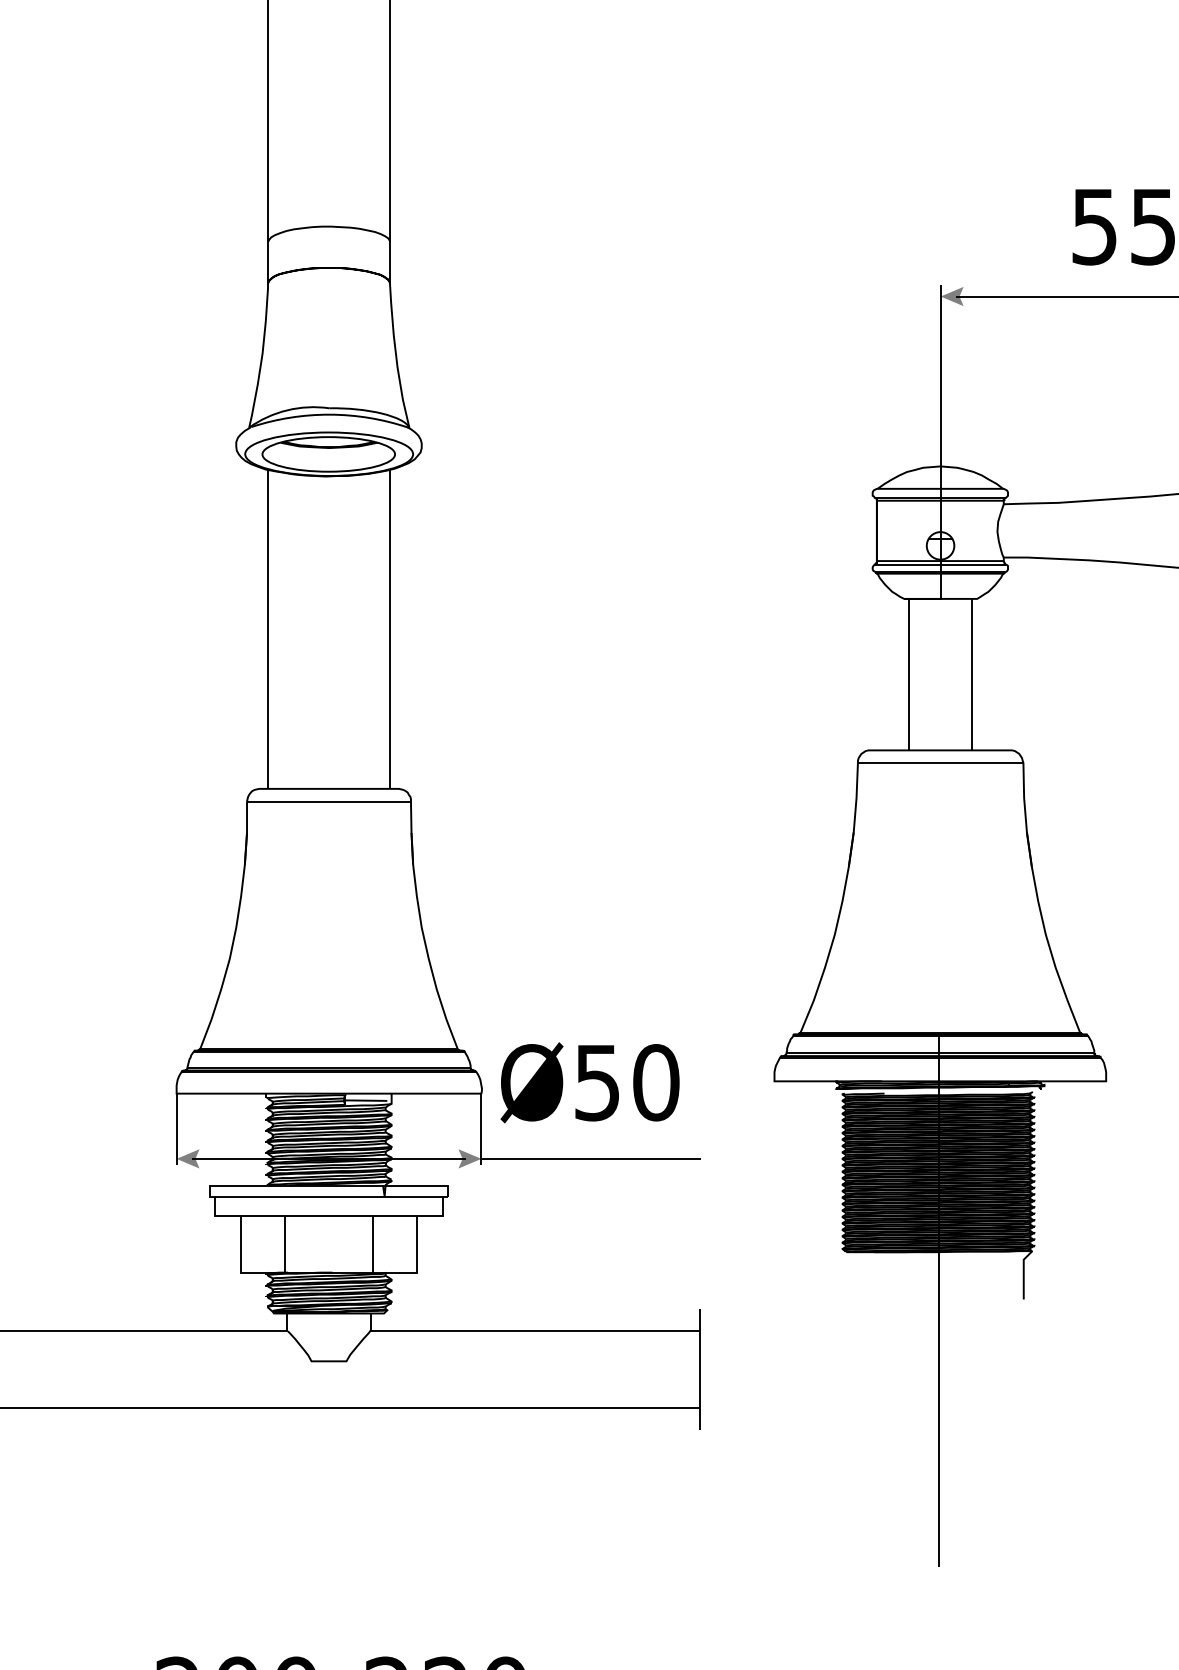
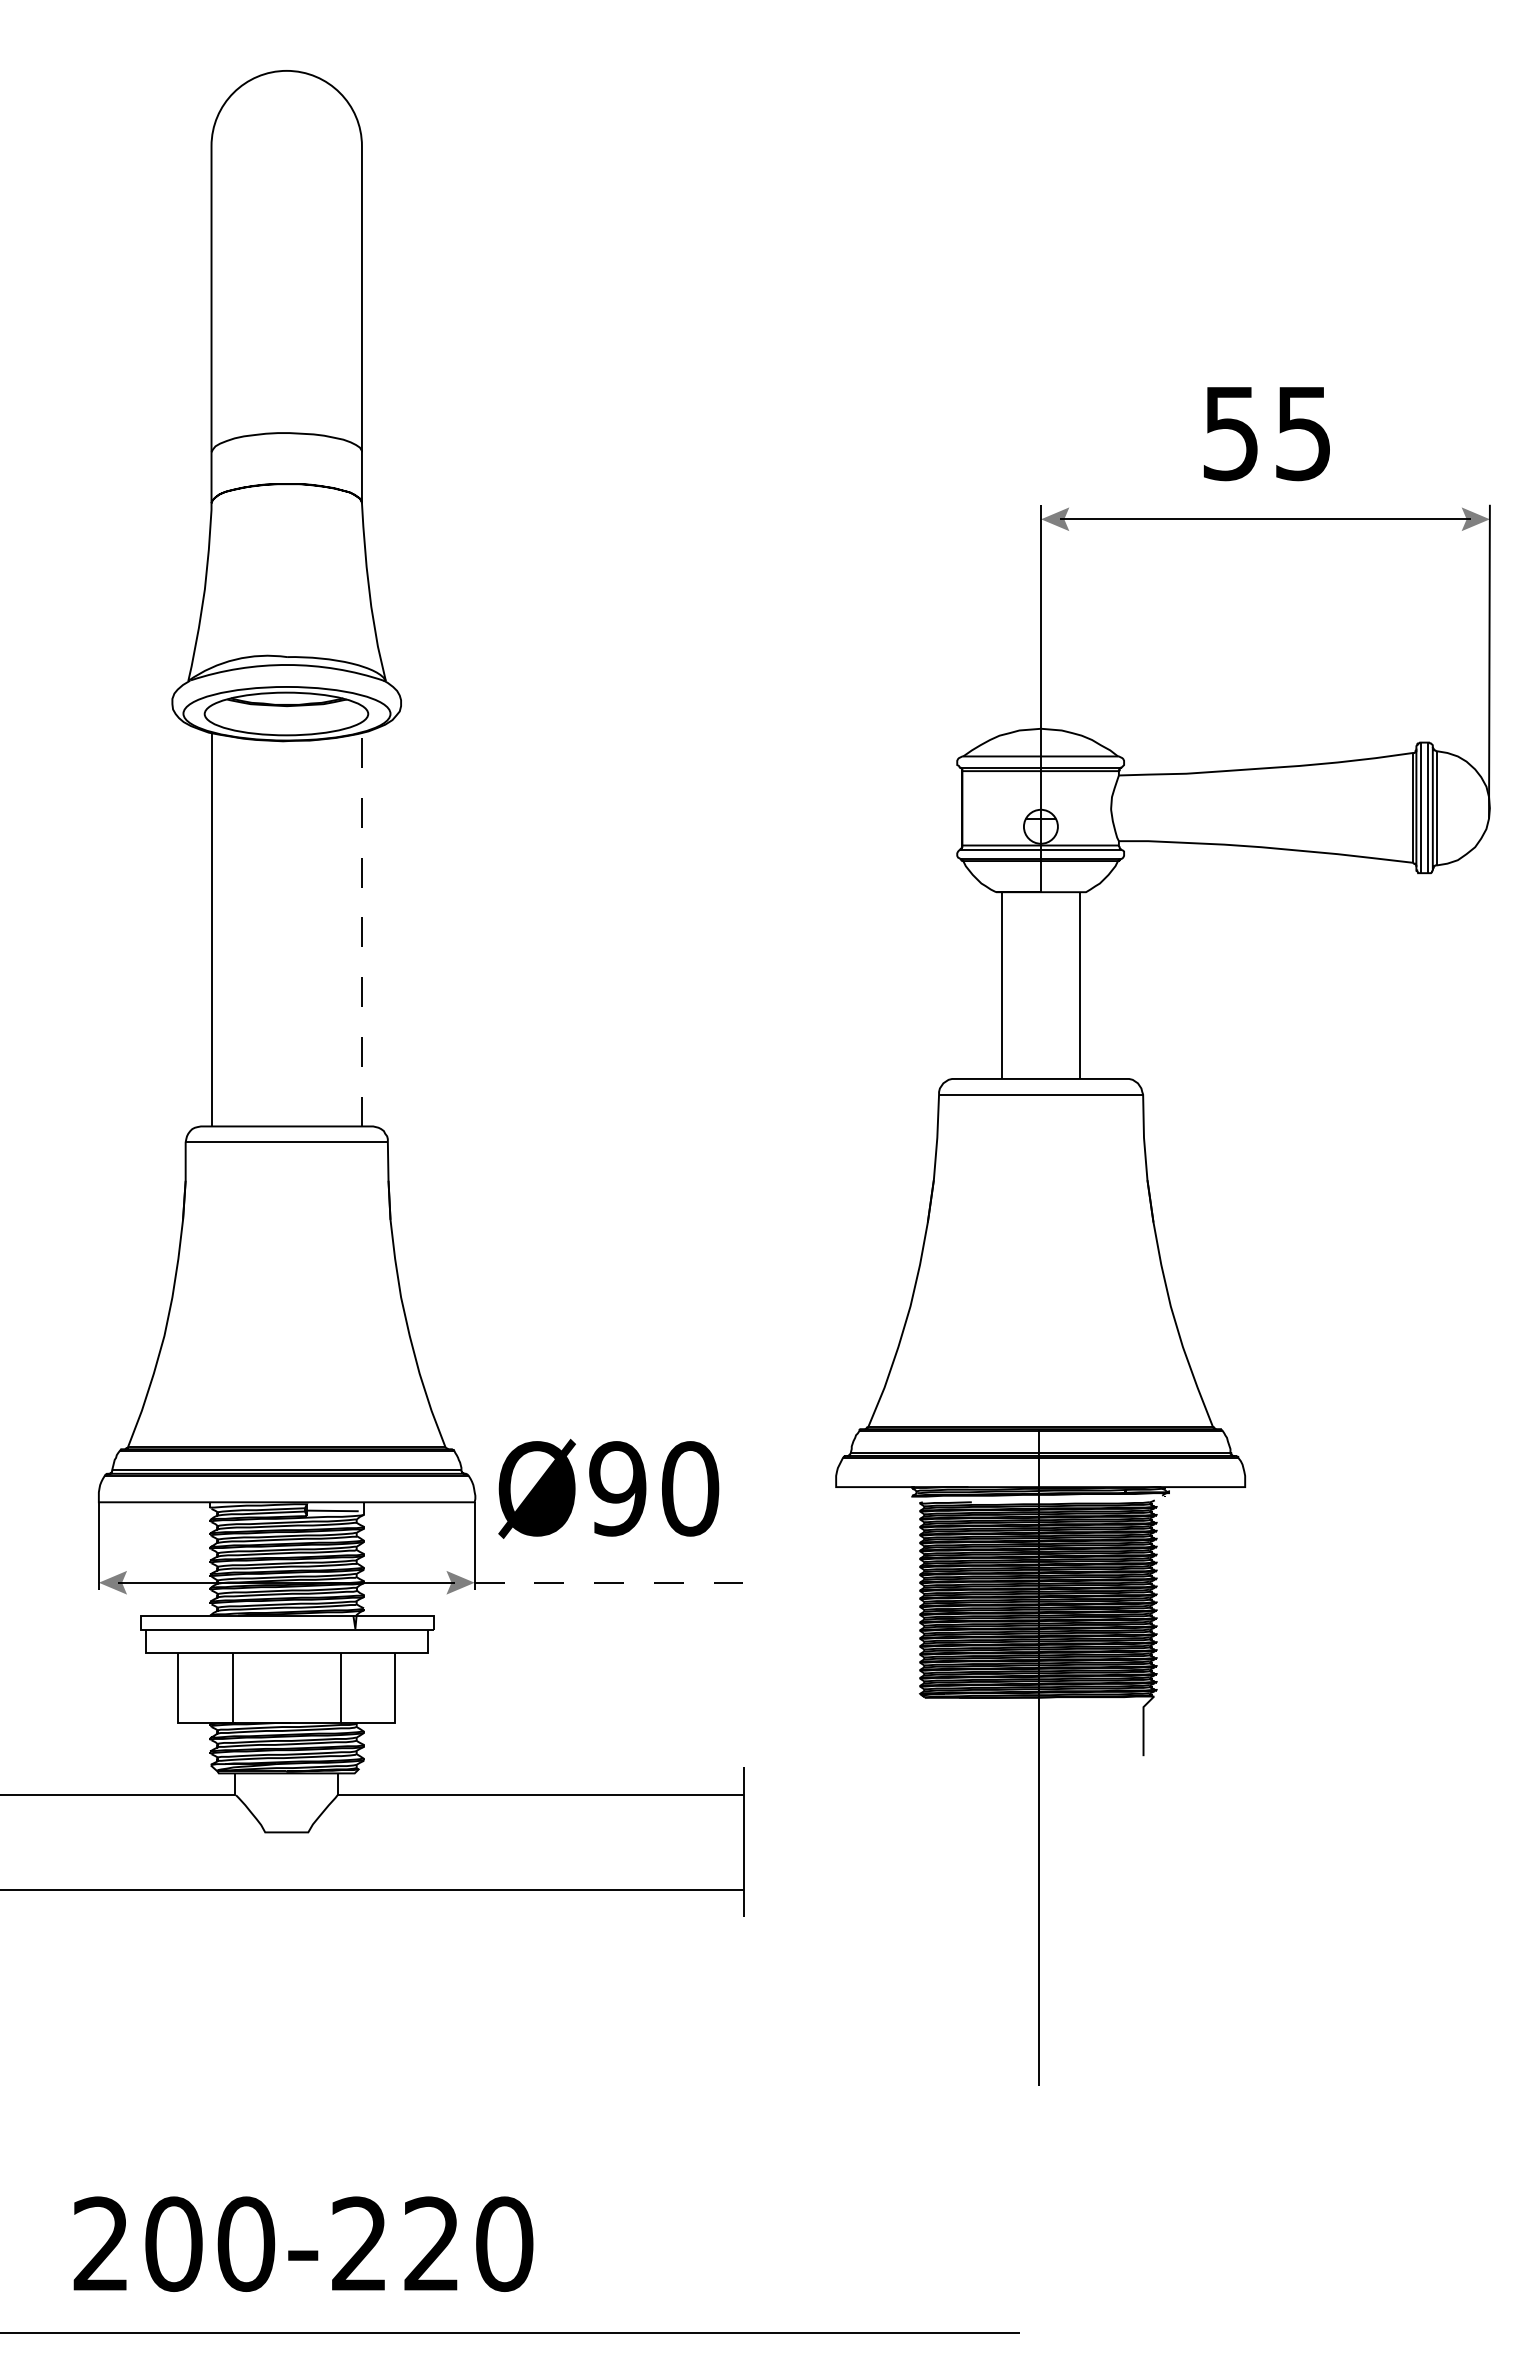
line: (389, 629) -> (361, 929), solid -> dashed
text: (597, 1082) -> (617, 1488), Ø50 -> Ø90
line: (591, 1158) -> (610, 1582), solid -> dashed

